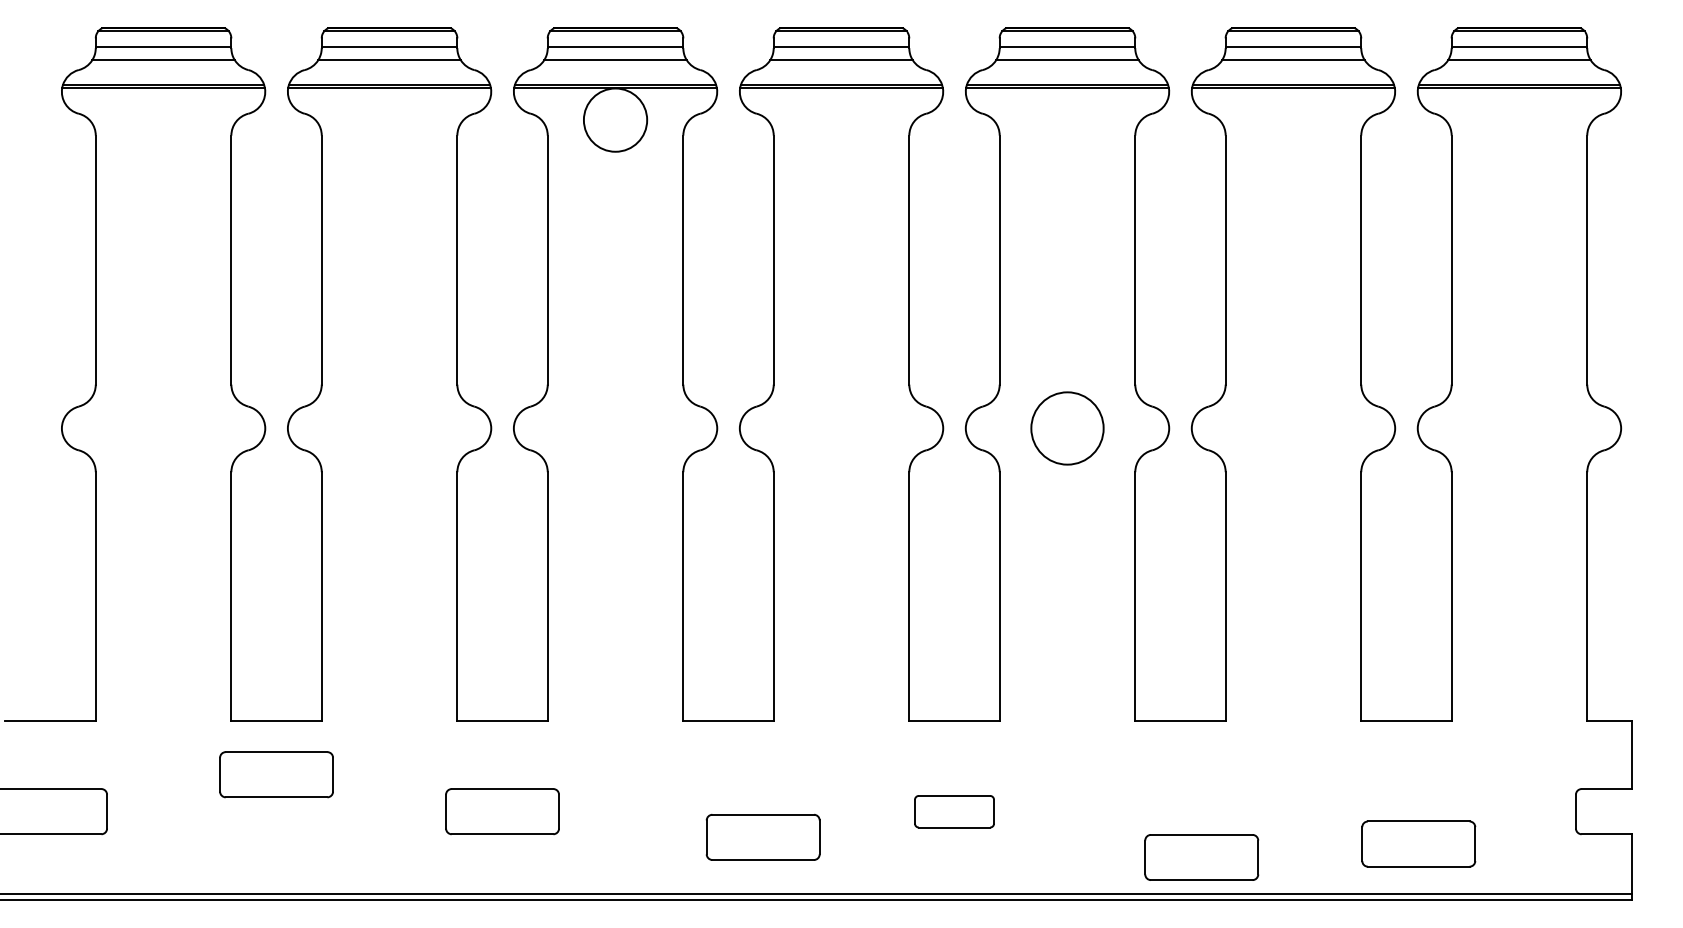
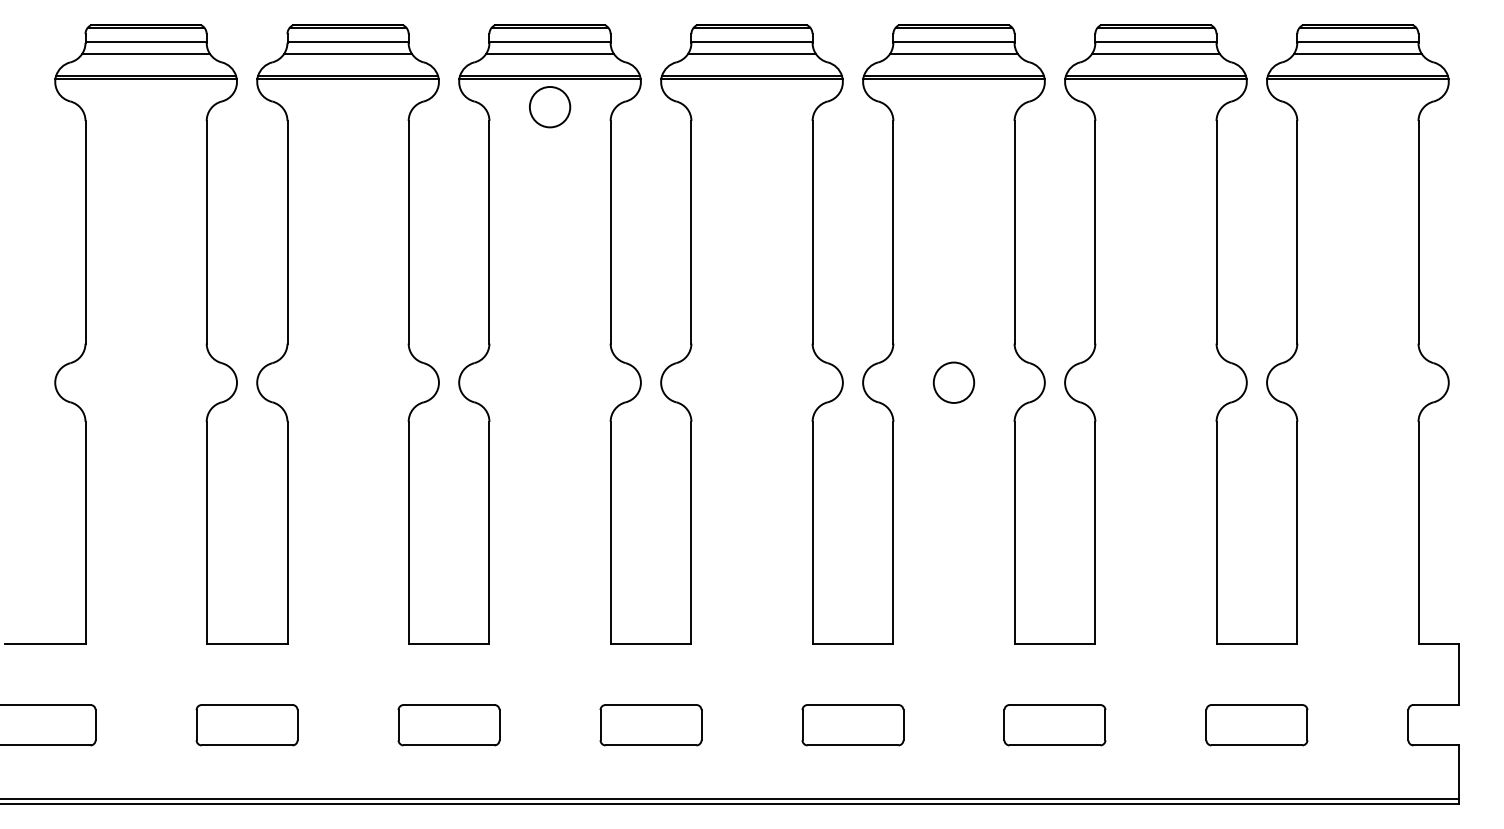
circle: (614, 120) -> (549, 107), size x0.71
circle: (1066, 428) -> (953, 382), size x0.62
part: (275, 775) -> (246, 725), moved
part: (953, 811) -> (852, 725), size x1.43
part: (762, 837) -> (650, 725), moved
part: (1418, 844) -> (1256, 725), moved
part: (1201, 857) -> (1054, 725), moved

